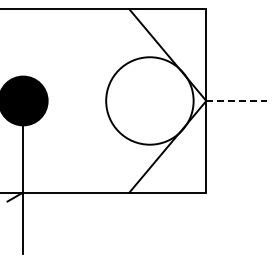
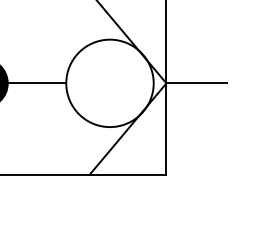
line: (76, 100) -> (36, 82), added
line: (236, 100) -> (196, 82), dashed -> solid

